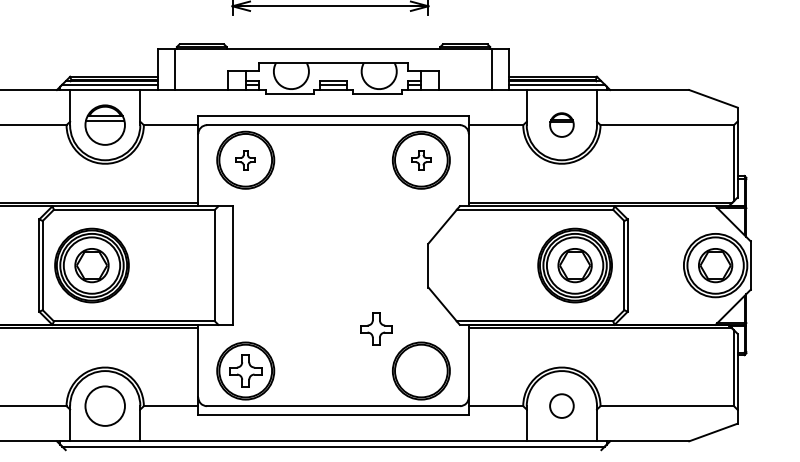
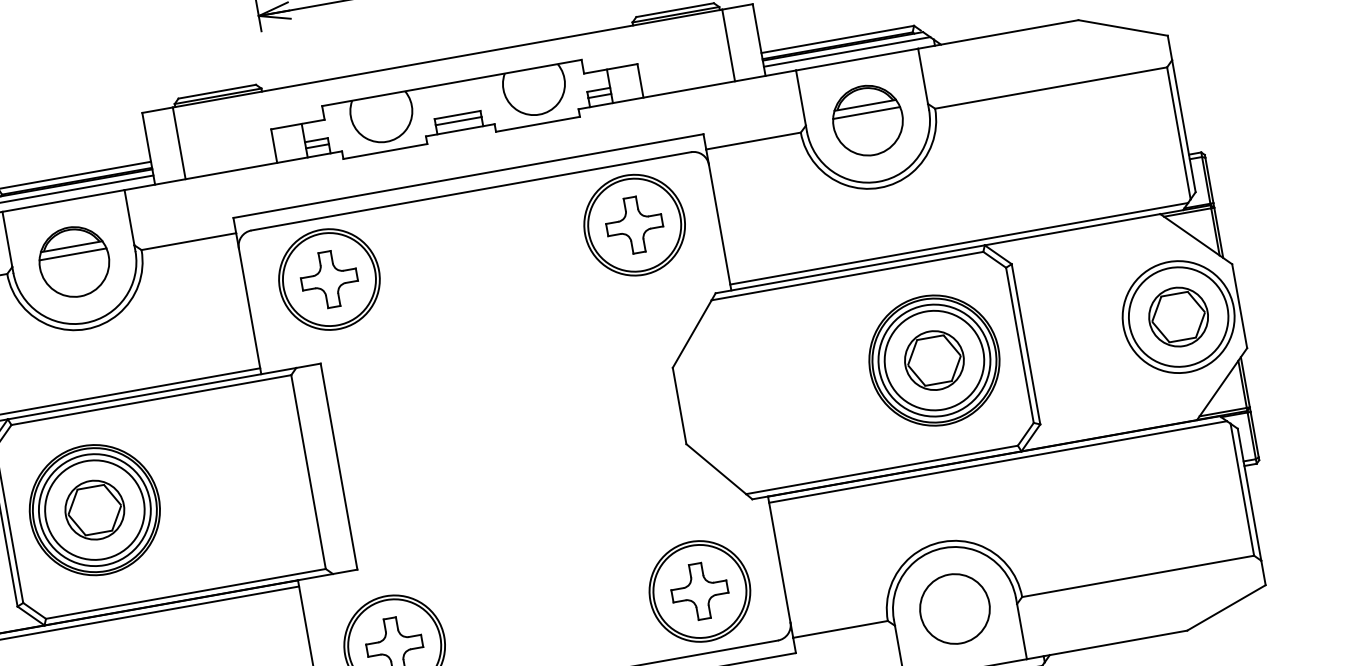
part: (561, 124) -> (867, 119), size x1.67
part: (245, 159) -> (328, 278), size x1.67
part: (421, 159) -> (634, 223), size x1.67
part: (376, 328) -> (699, 590), moved
circle: (561, 405) -> (954, 607), size x1.67

